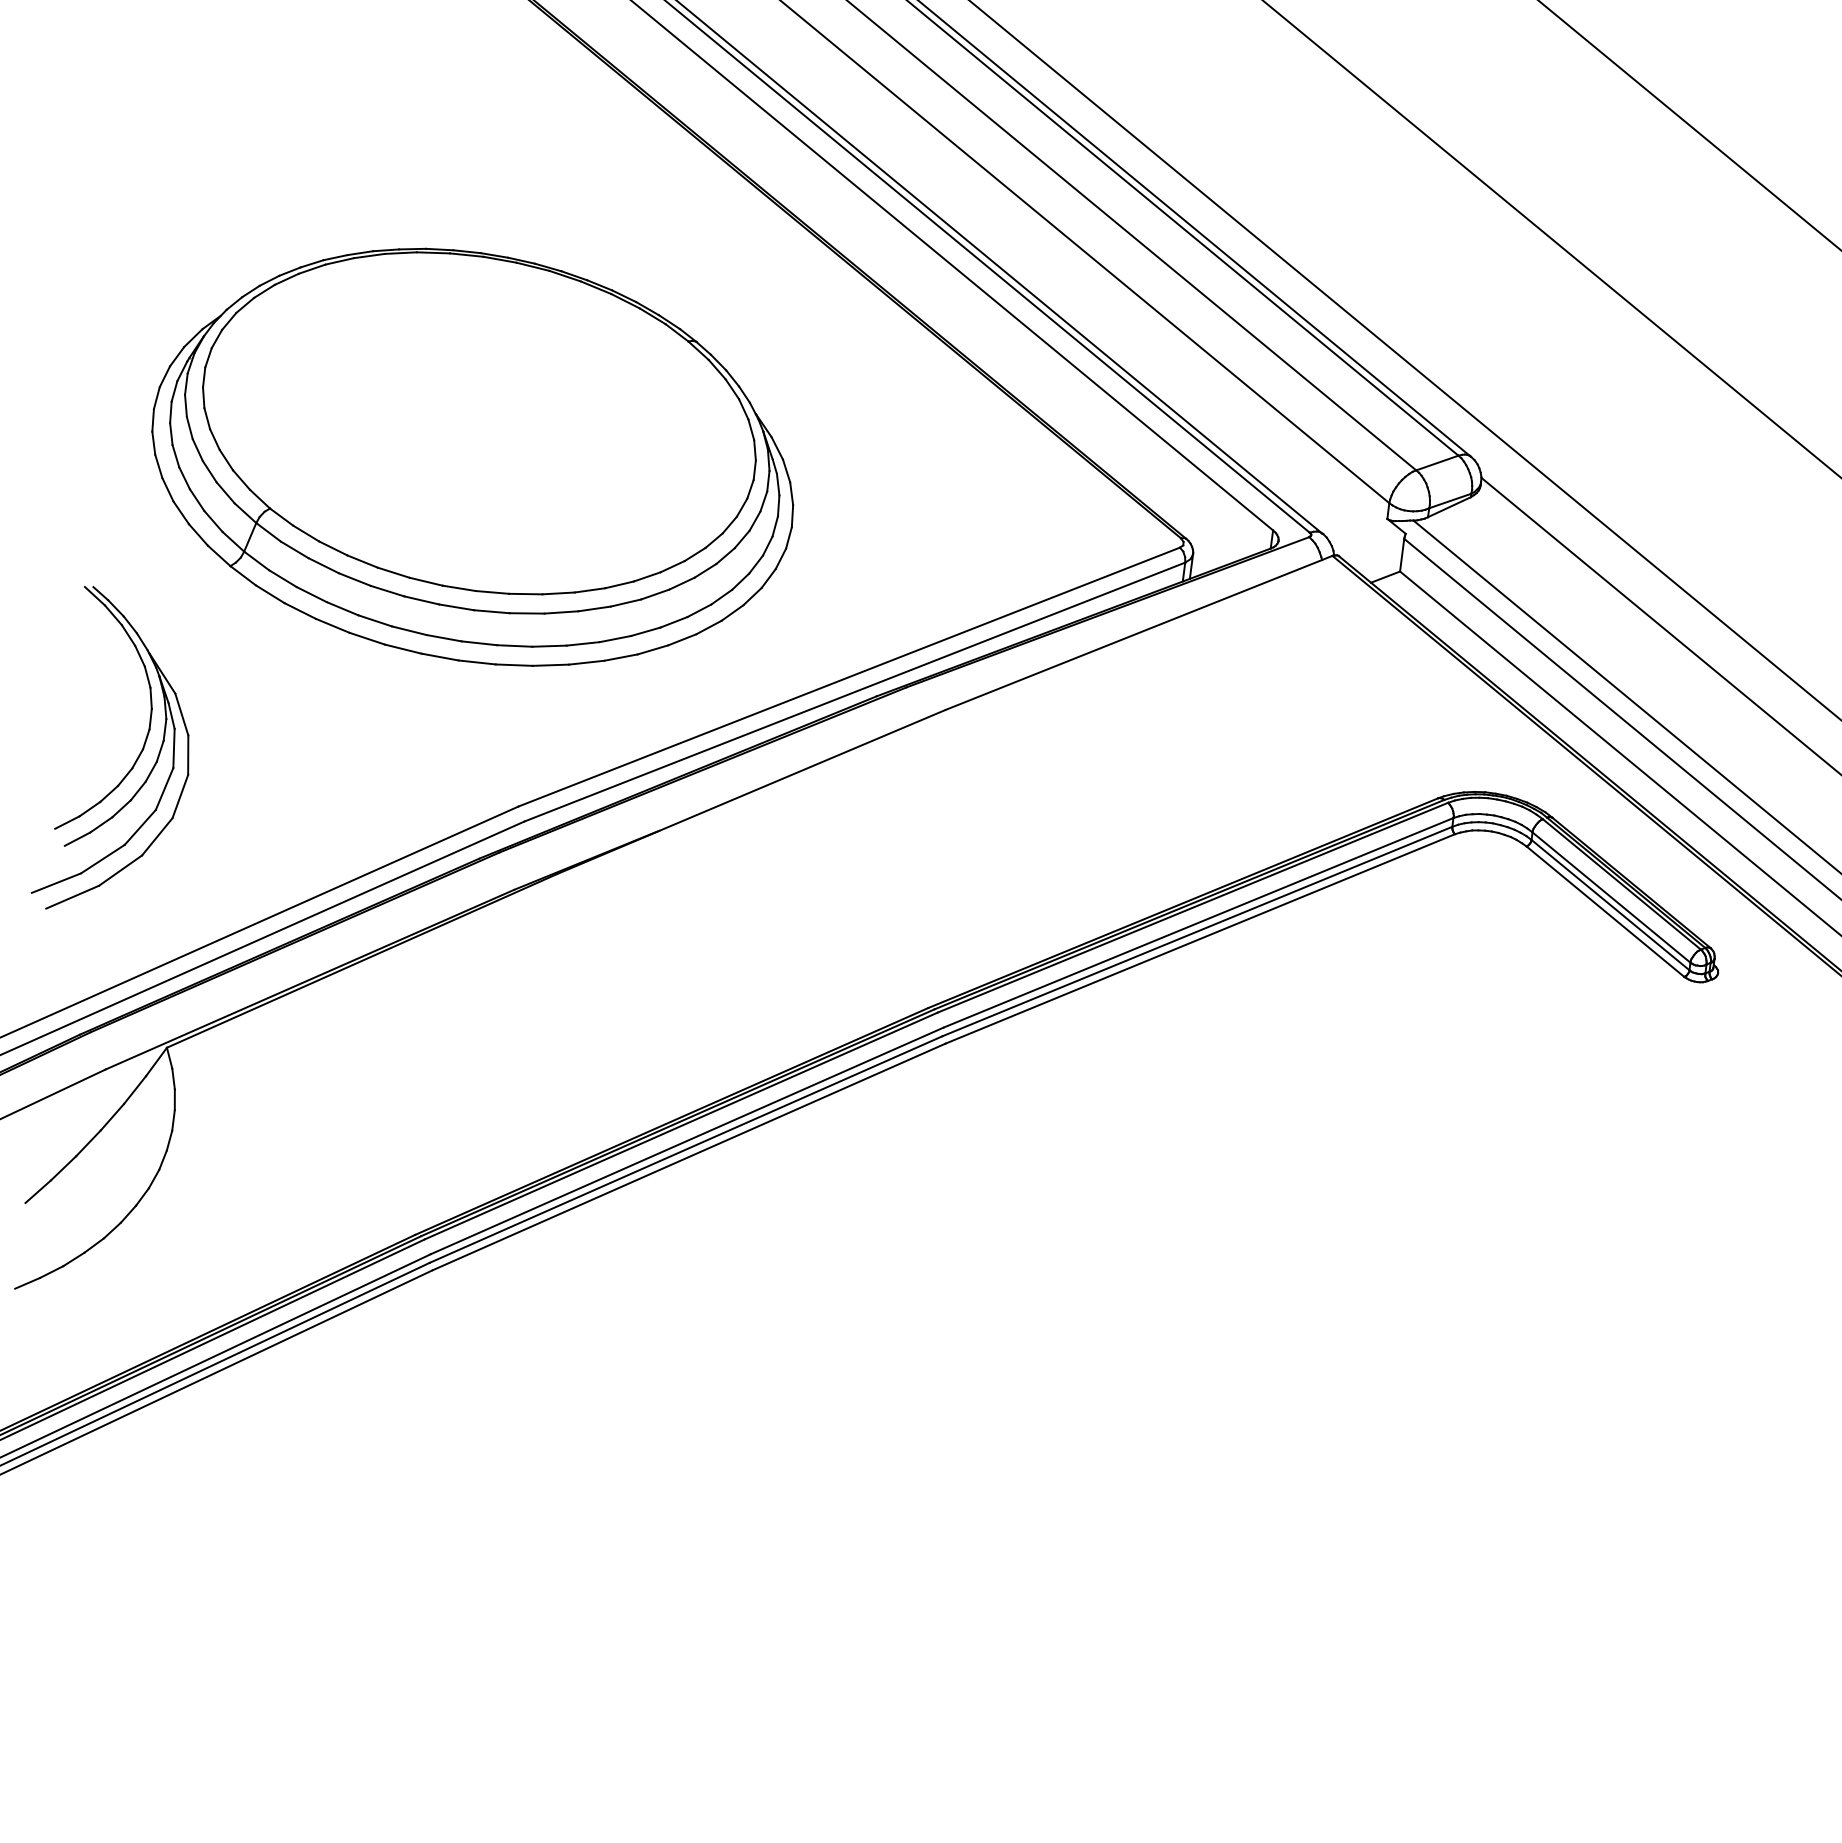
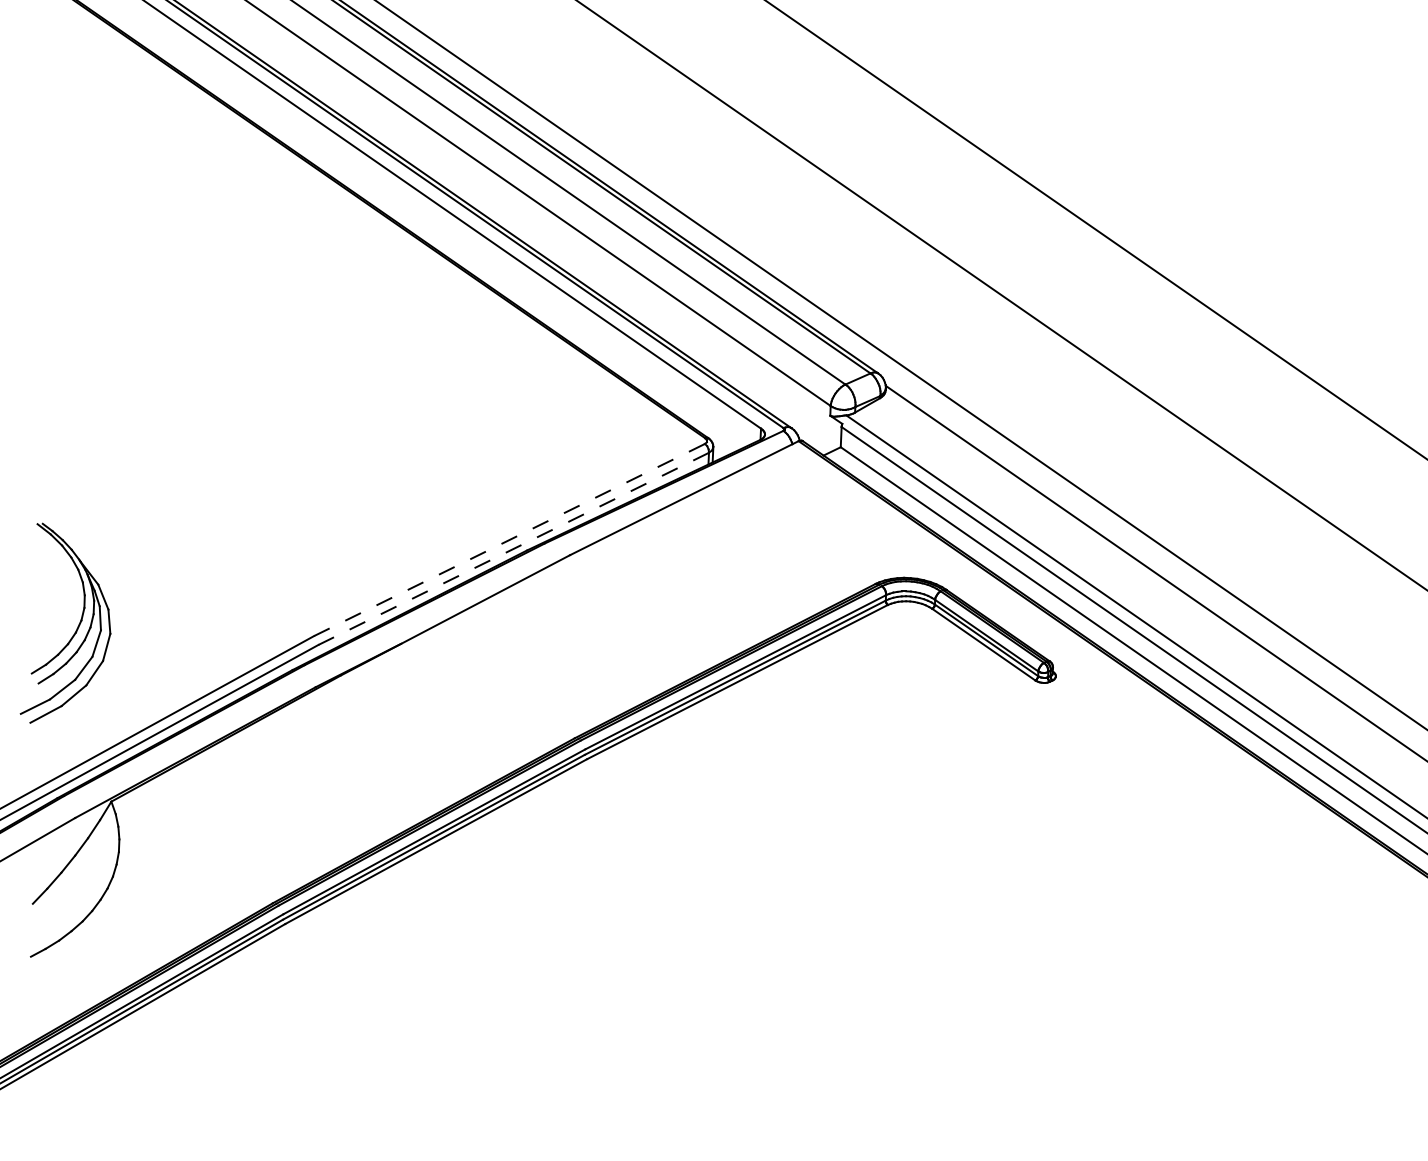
part: (473, 456) -> (268, 424), removed
line: (849, 677) -> (509, 540), solid -> dashed
line: (854, 691) -> (513, 548), solid -> dashed

